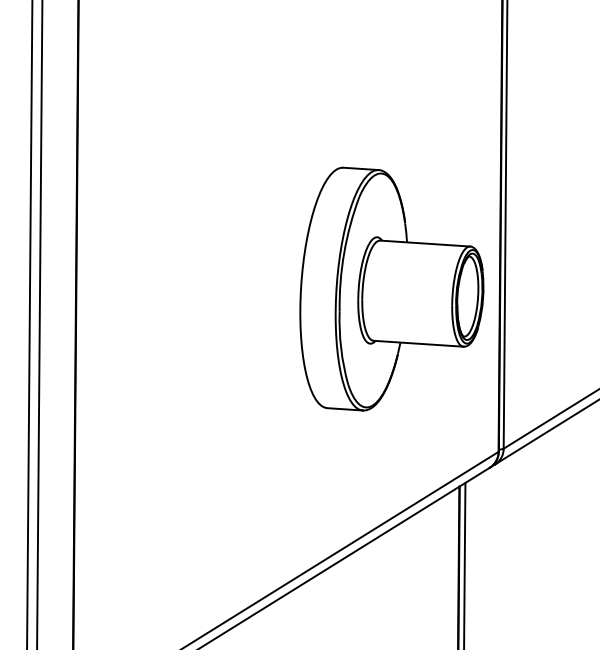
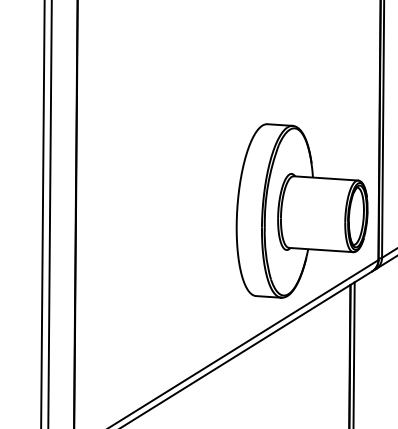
part: (391, 288) -> (301, 210), moved

